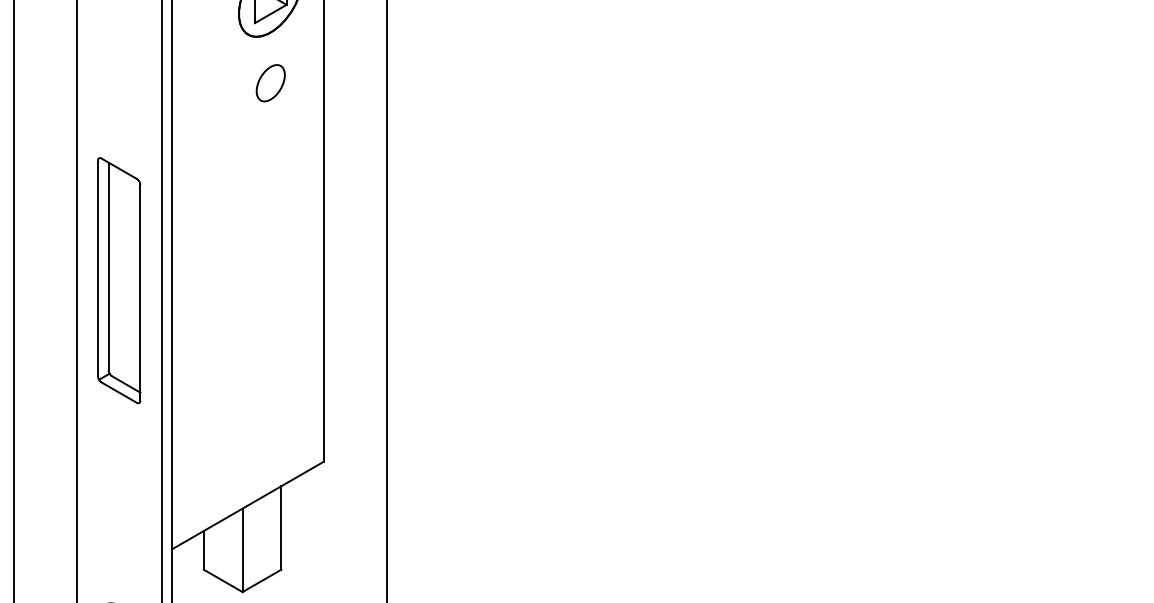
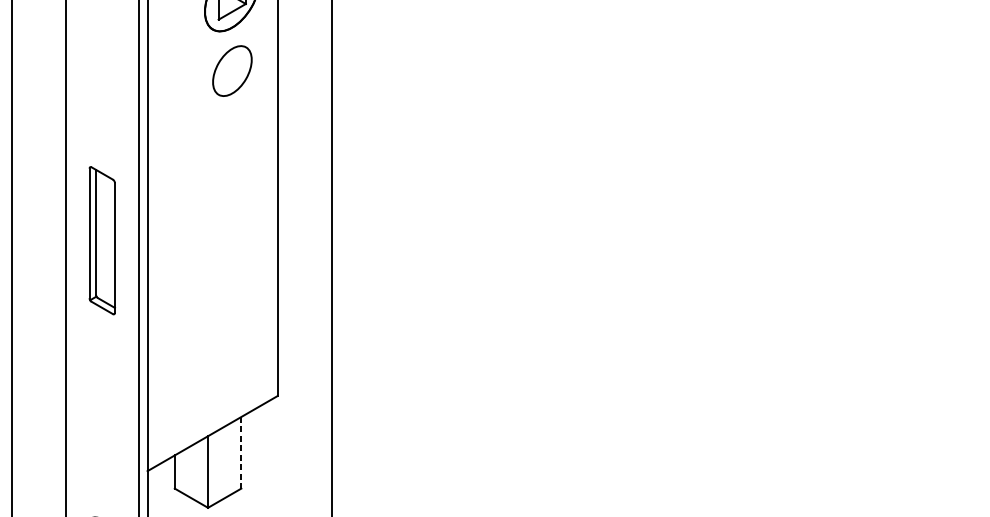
part: (270, 83) -> (232, 71), size x1.6
part: (119, 280) -> (102, 240), size x0.7
line: (281, 527) -> (241, 452), solid -> dashed

